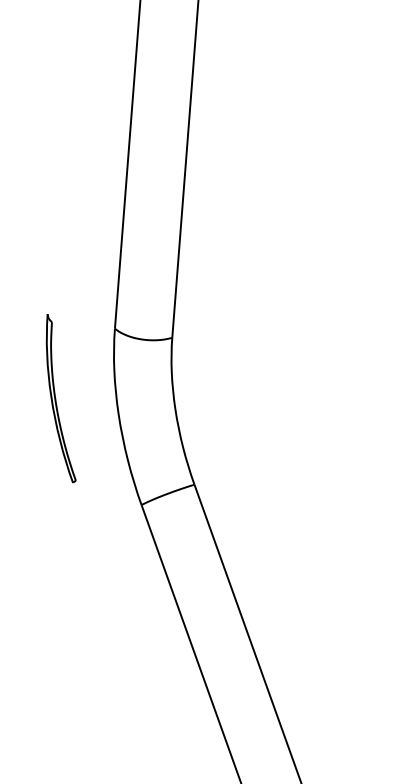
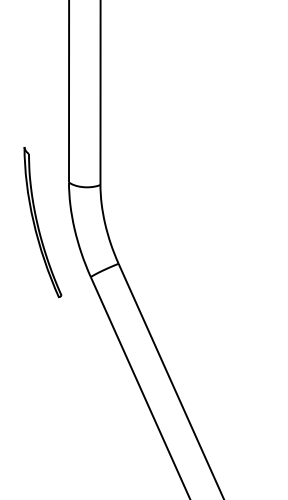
part: (60, 398) -> (42, 222), size x1.67

